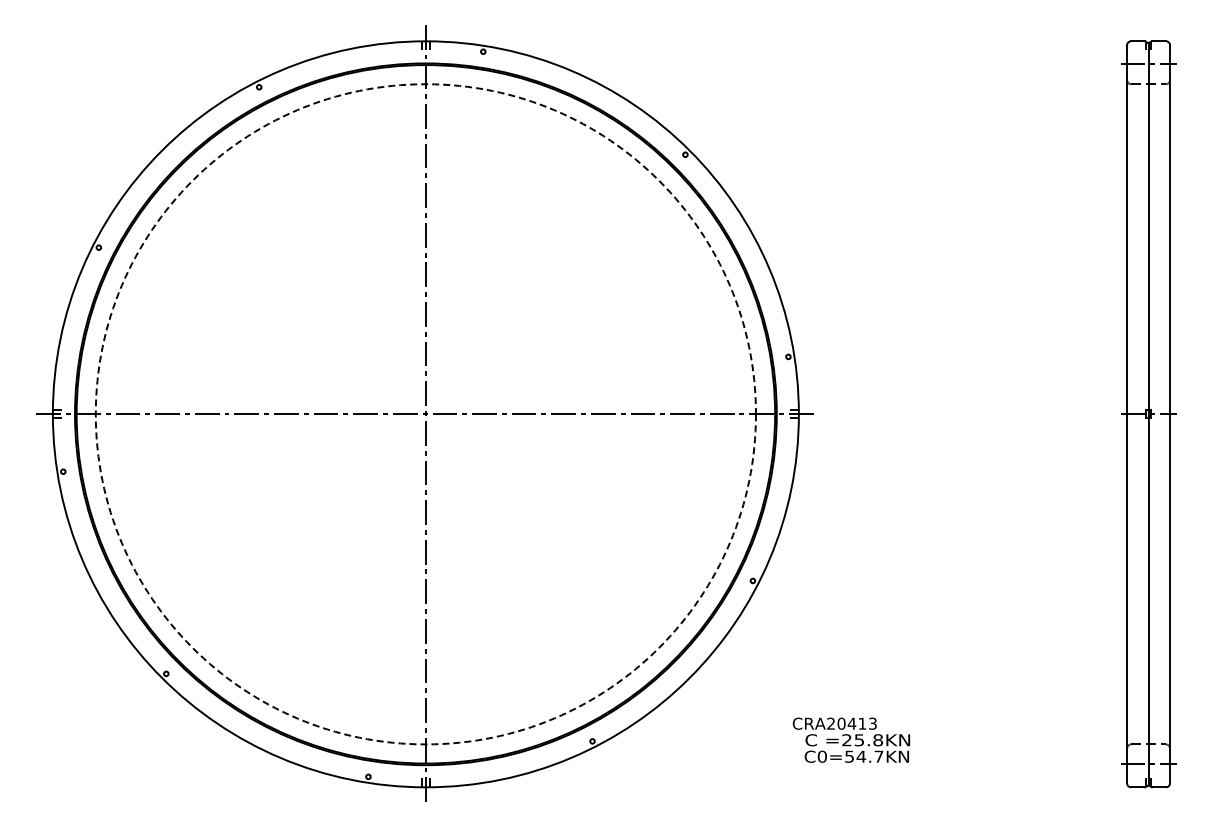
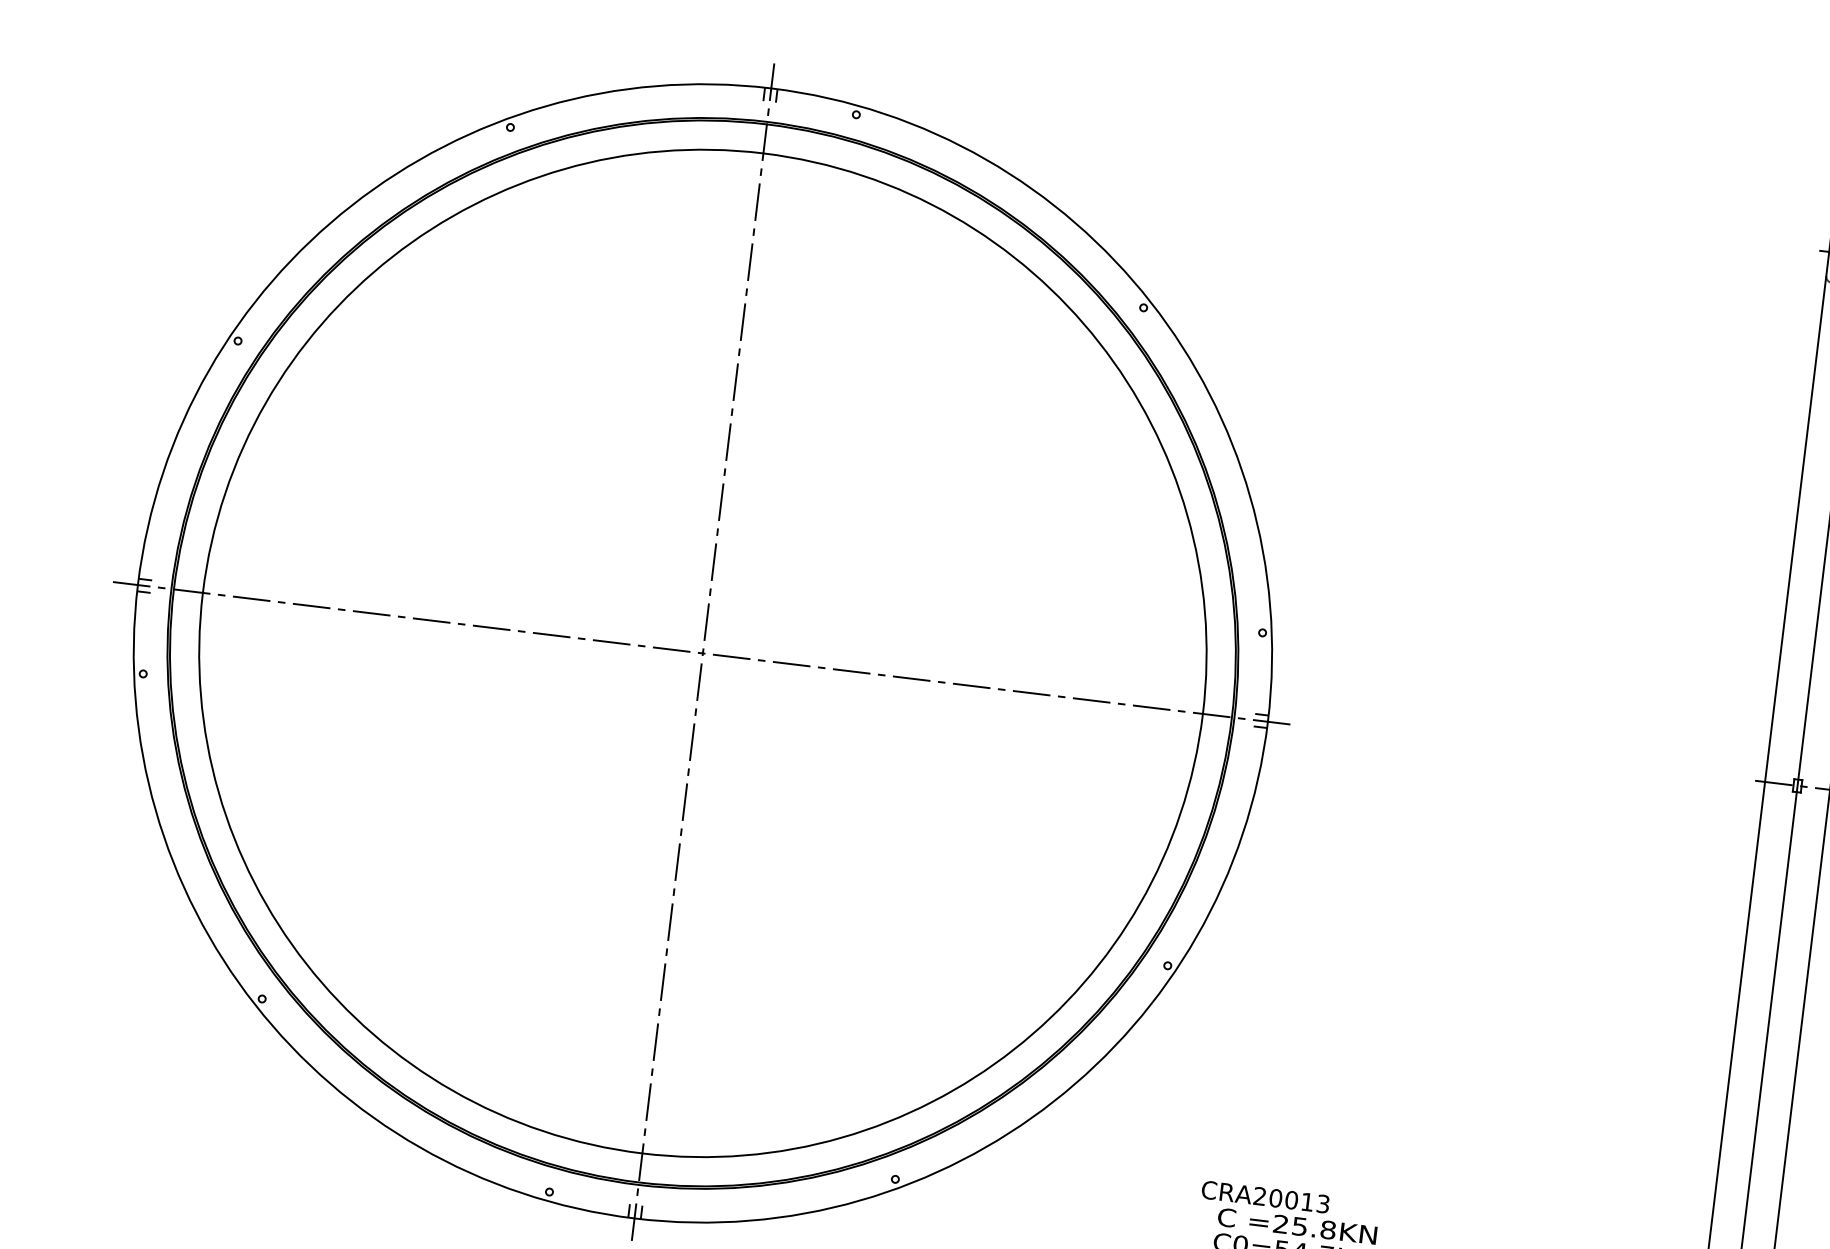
circle: (425, 414) -> (702, 653), dashed -> solid
text: (851, 723) -> (1290, 1199), CRA20413 -> CRA20013

